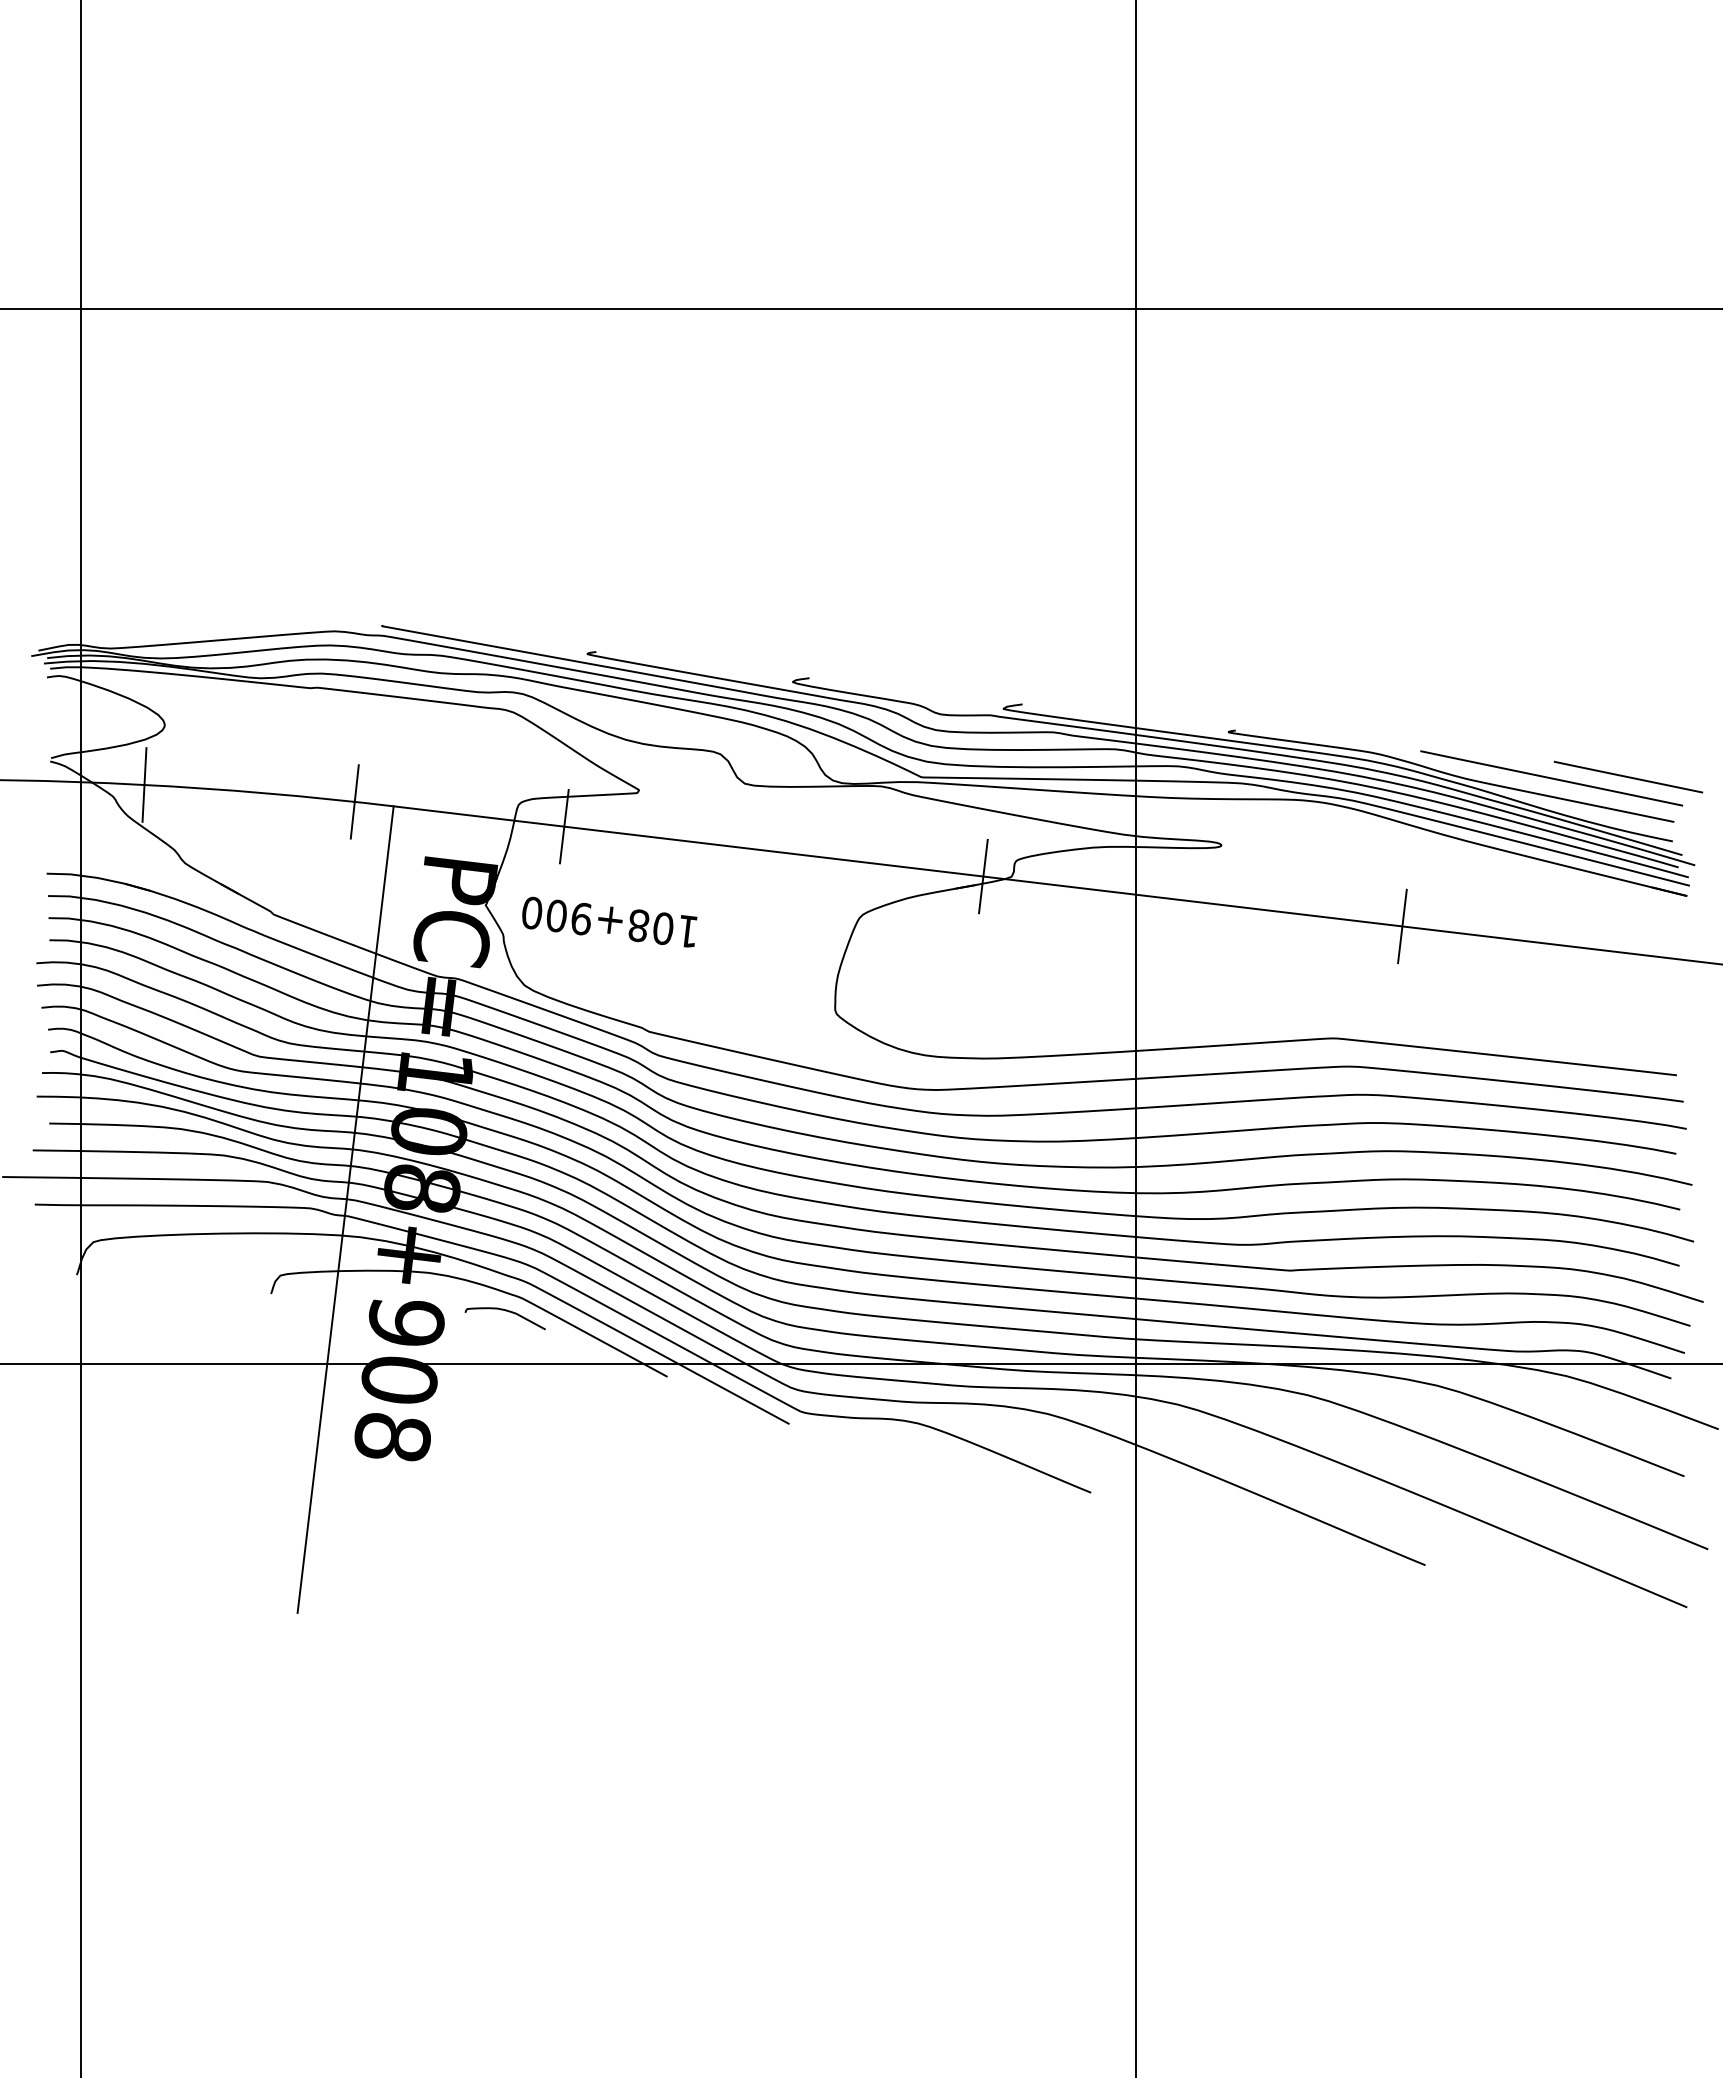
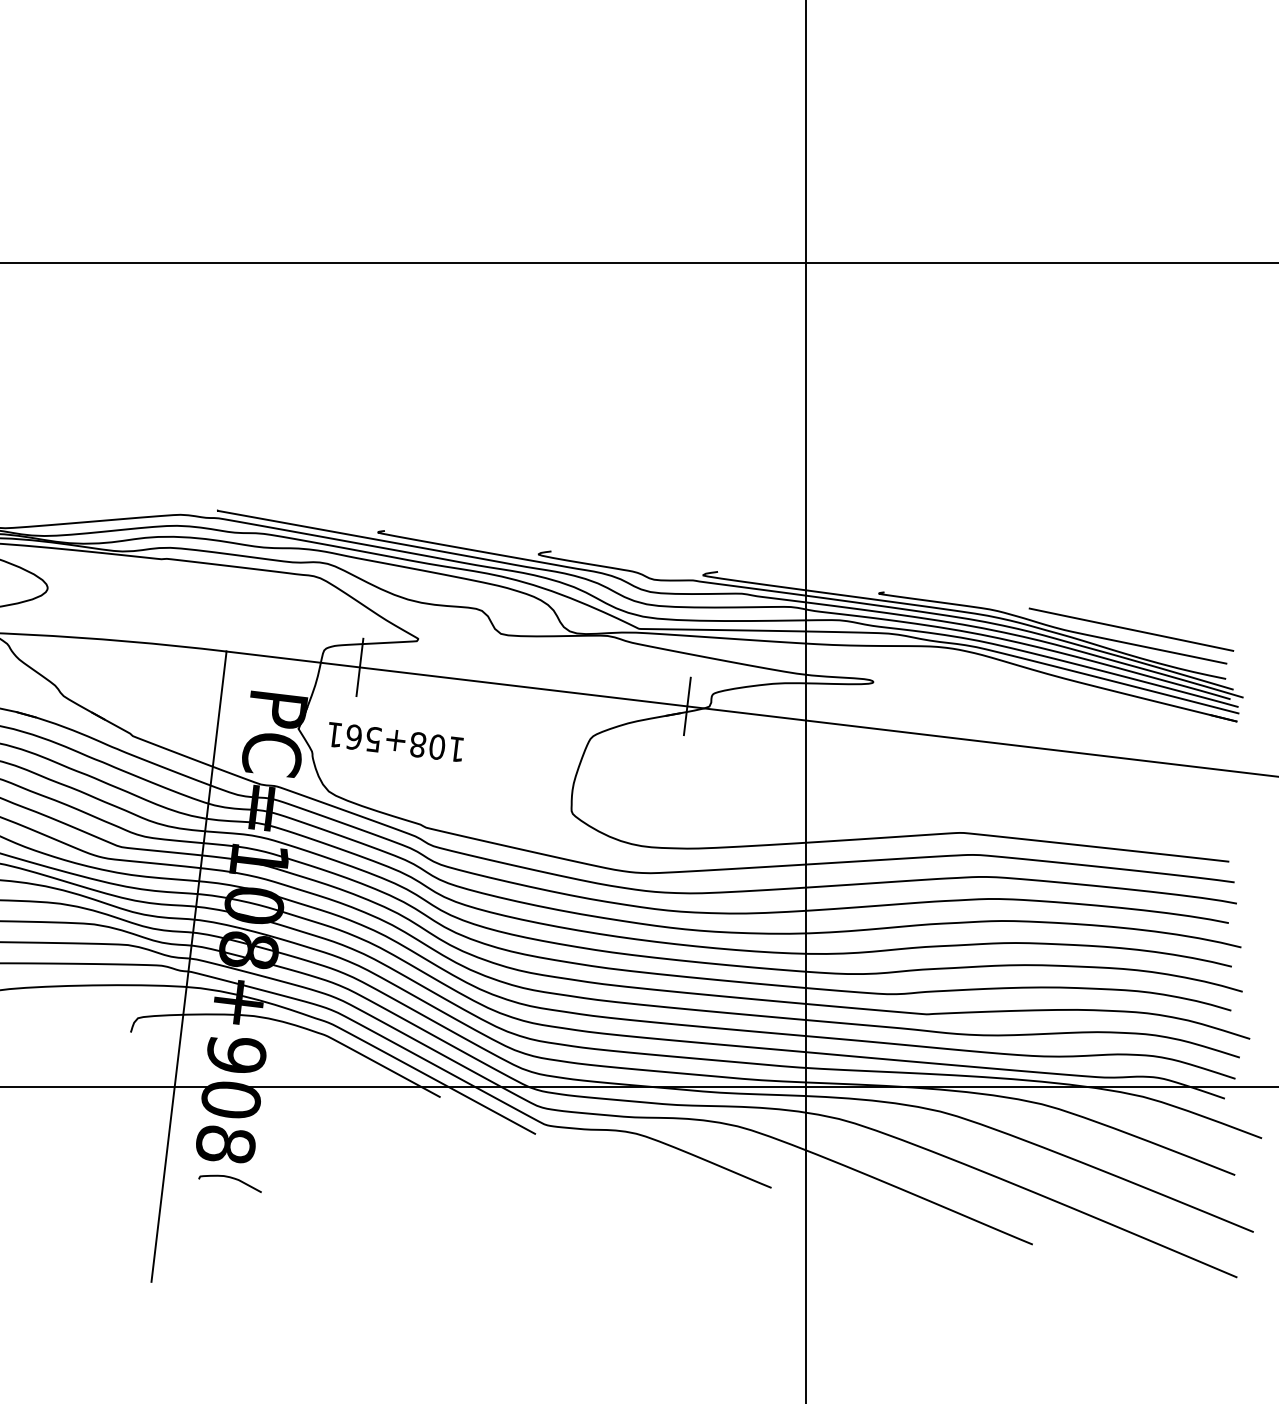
line: (1628, 776) -> (1191, 628), removed
line: (144, 784) -> (31, 634), removed
line: (354, 801) -> (195, 647), removed
text: (557, 915) -> (354, 736), 108+900 -> 108+561
line: (1402, 926) -> (1014, 745), removed
curve: (505, 1311) -> (230, 1178), moved

